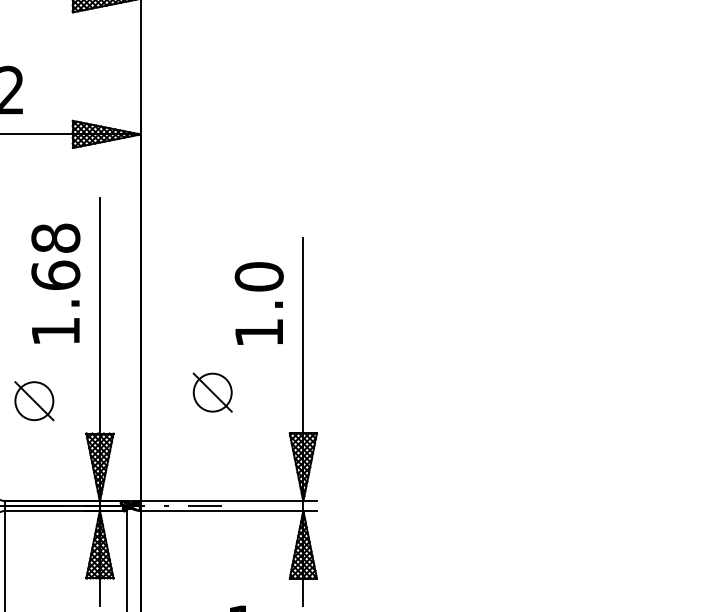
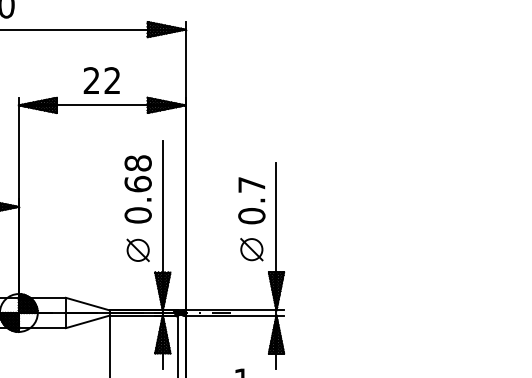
text: (258, 304) -> (251, 200), 1.0 -> 0.7
text: (54, 331) -> (137, 215), 1.68 -> 0.68
part: (212, 392) -> (251, 249), moved
part: (33, 401) -> (137, 250), moved

